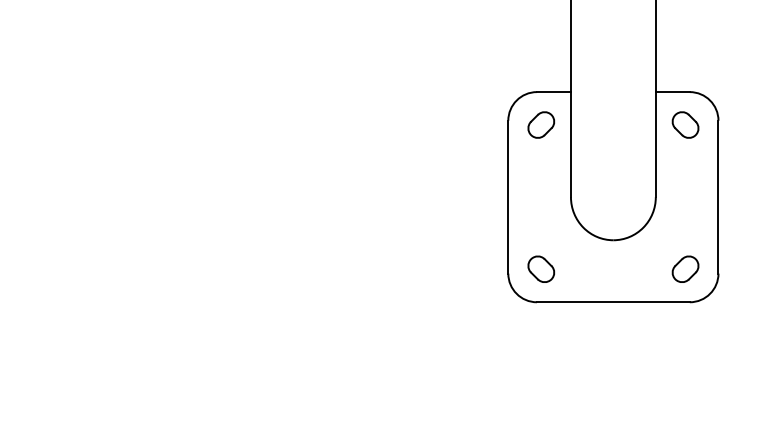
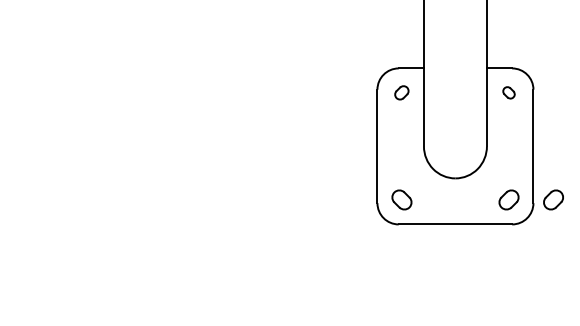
part: (540, 124) -> (401, 92), size x0.7
part: (685, 124) -> (508, 92), size x0.6
part: (745, 268) -> (553, 199), added

